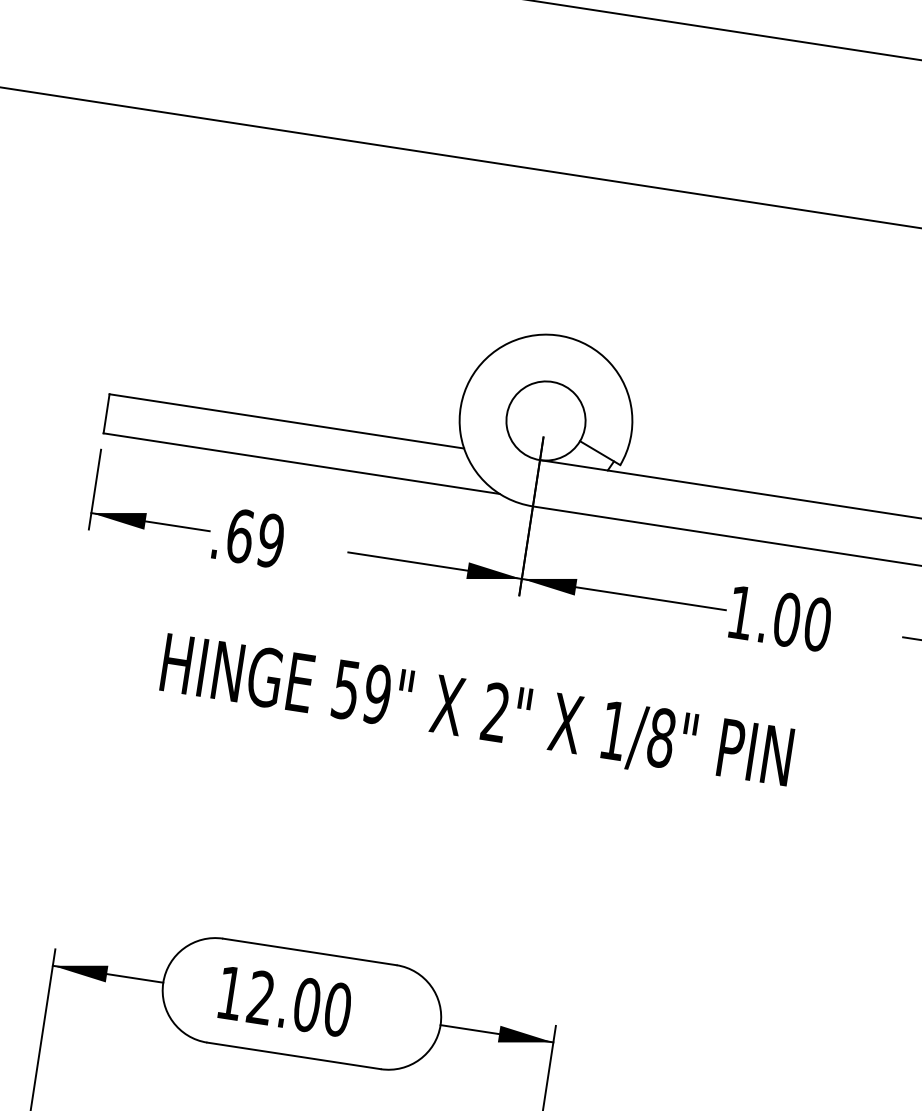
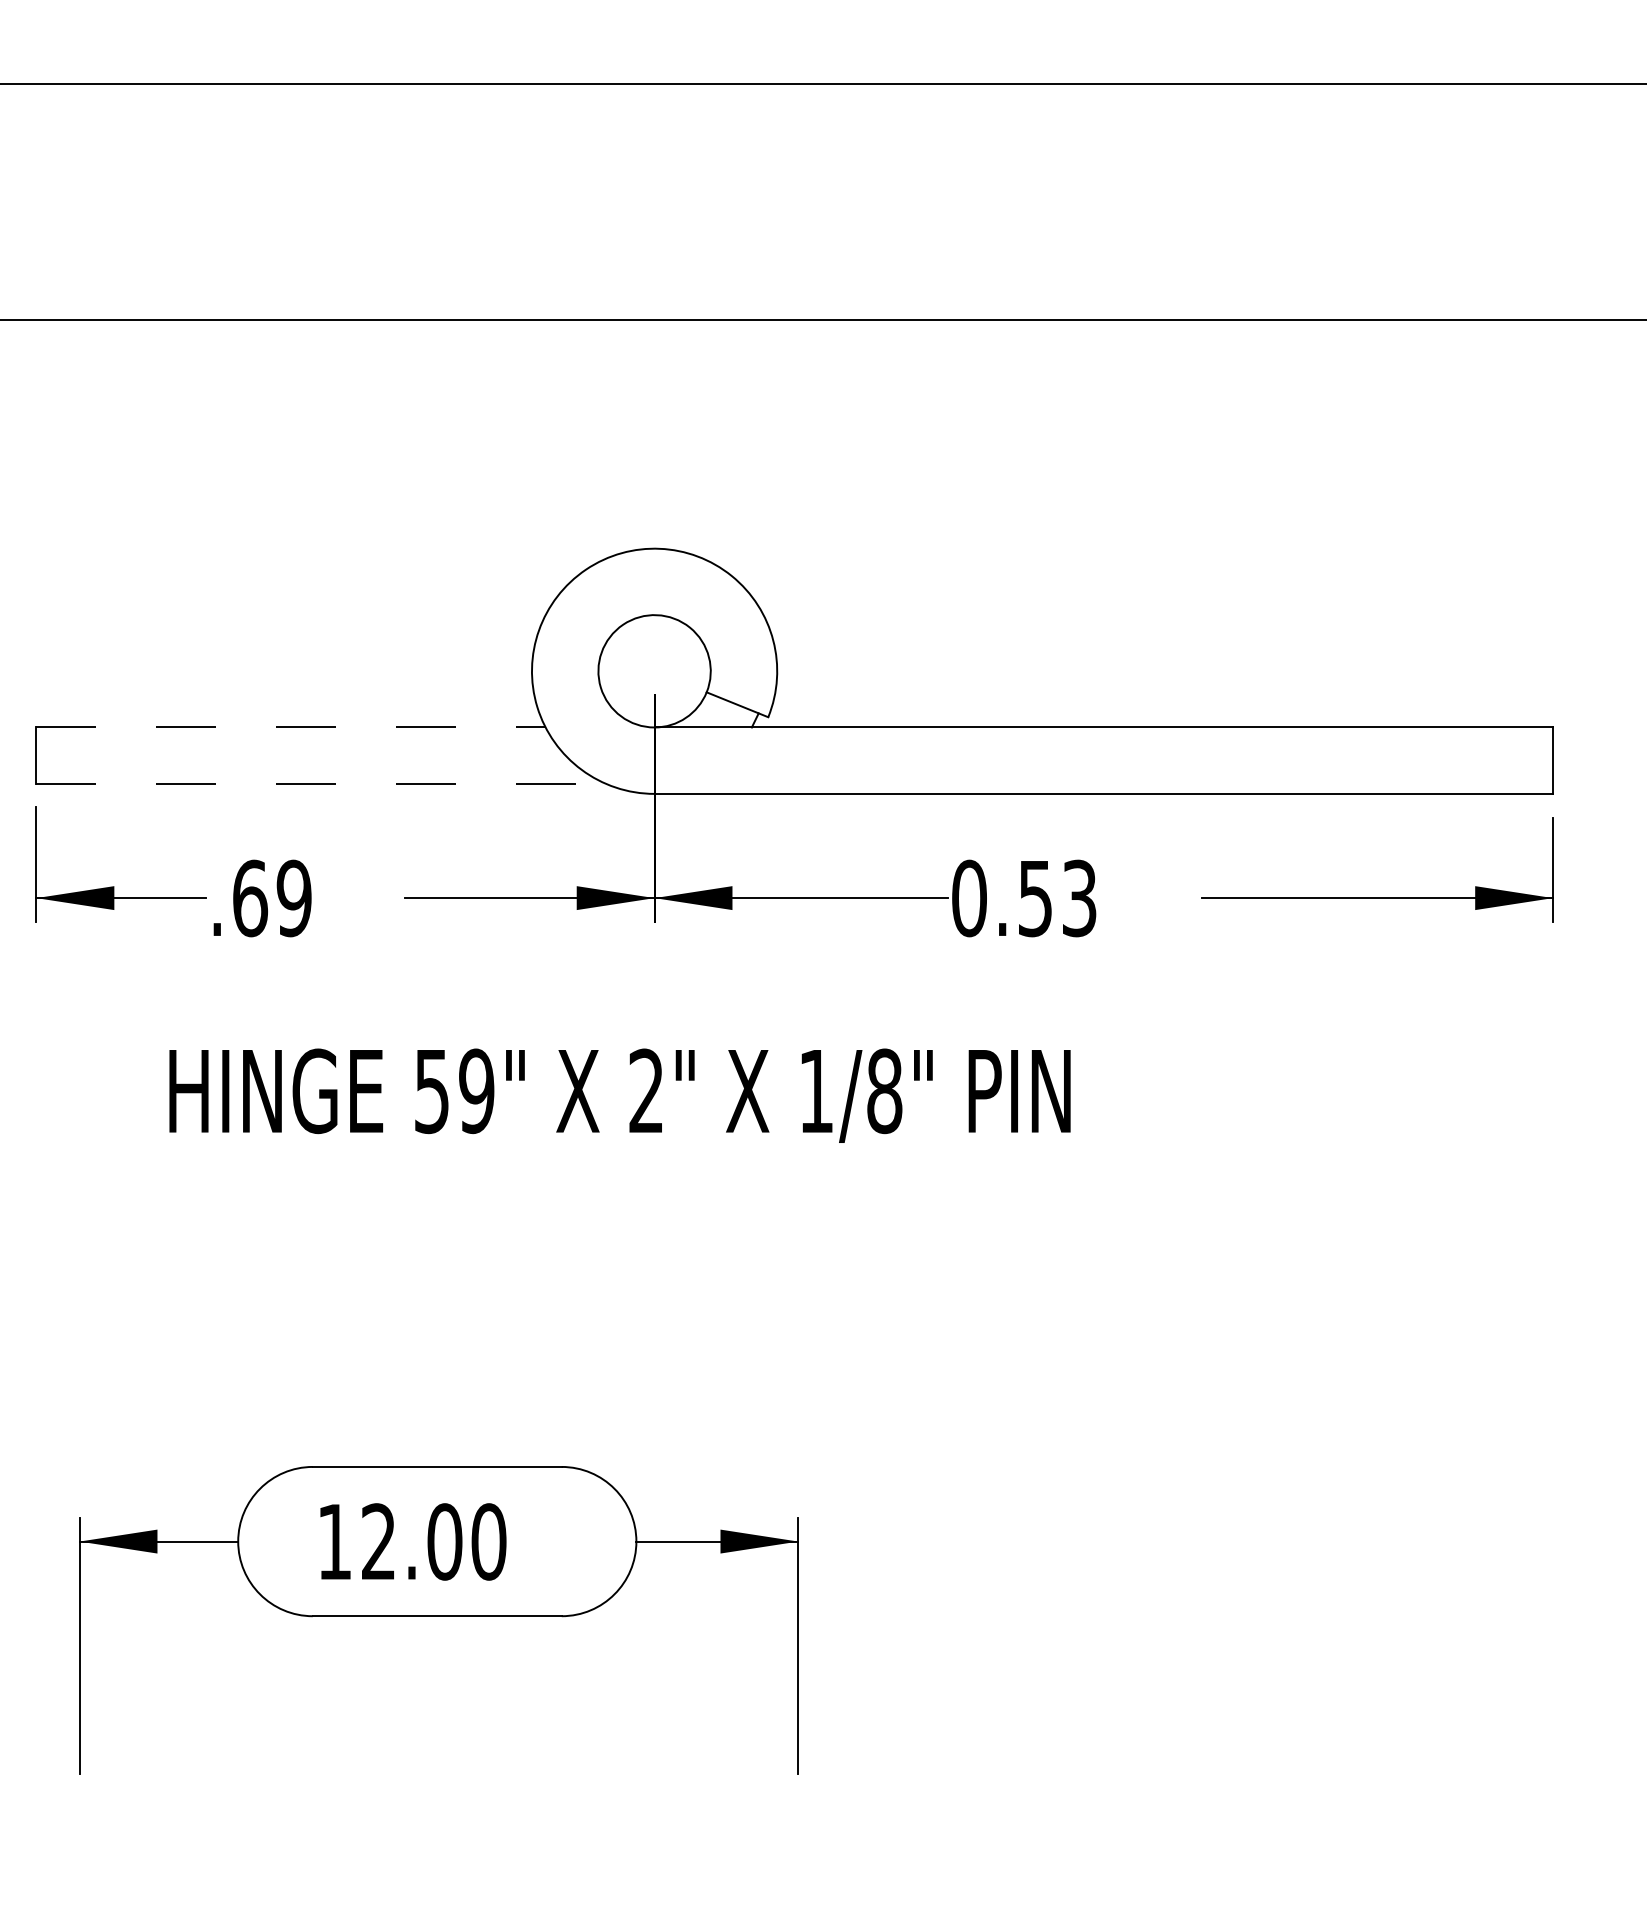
line: (287, 421) -> (291, 727), solid -> dashed
line: (302, 463) -> (321, 783), solid -> dashed
text: (779, 618) -> (1024, 898), 1.00 -> 0.53

